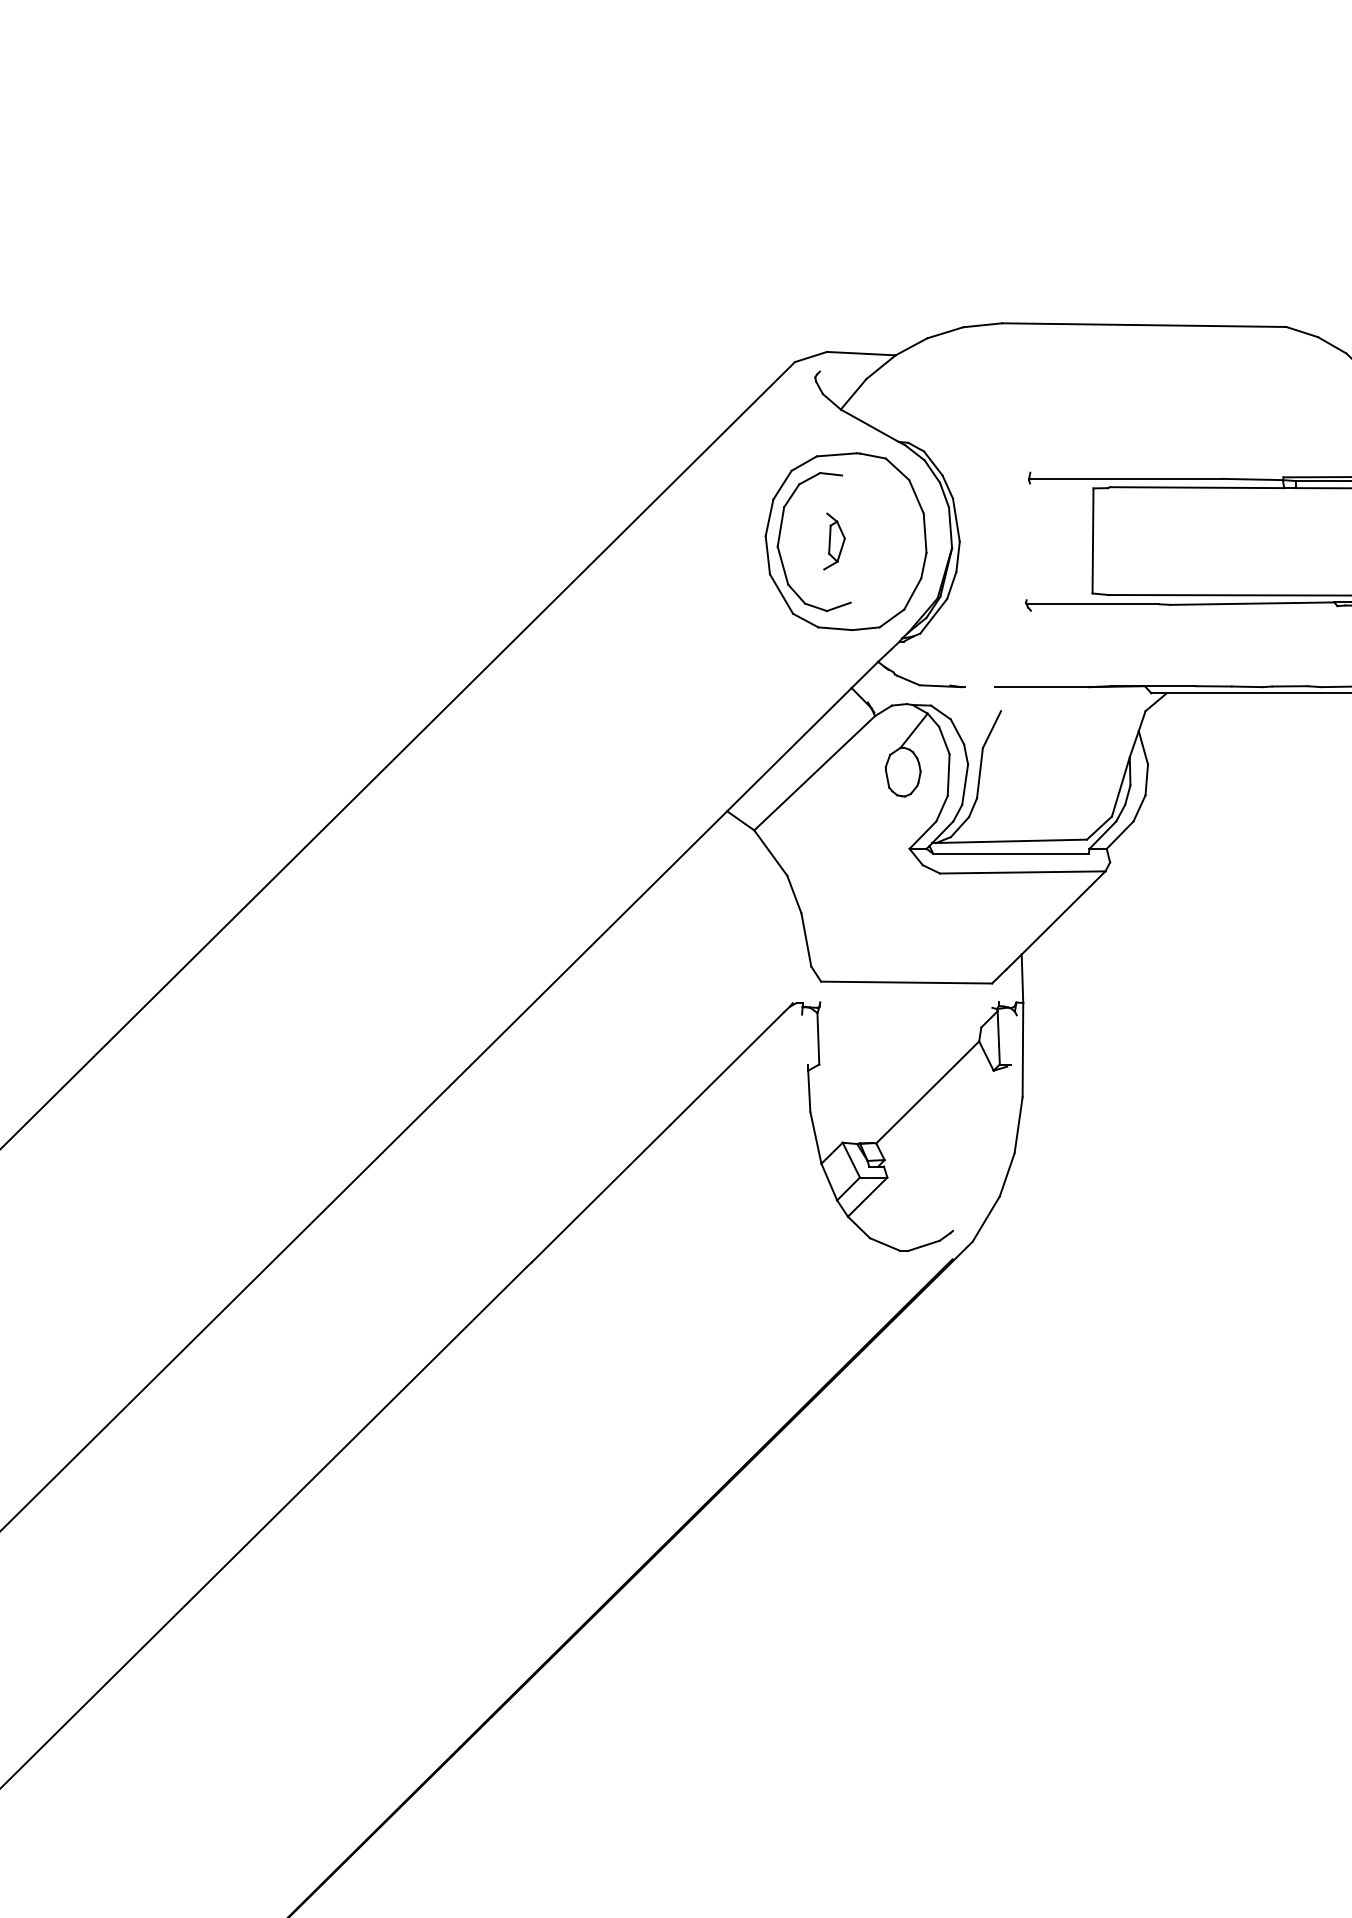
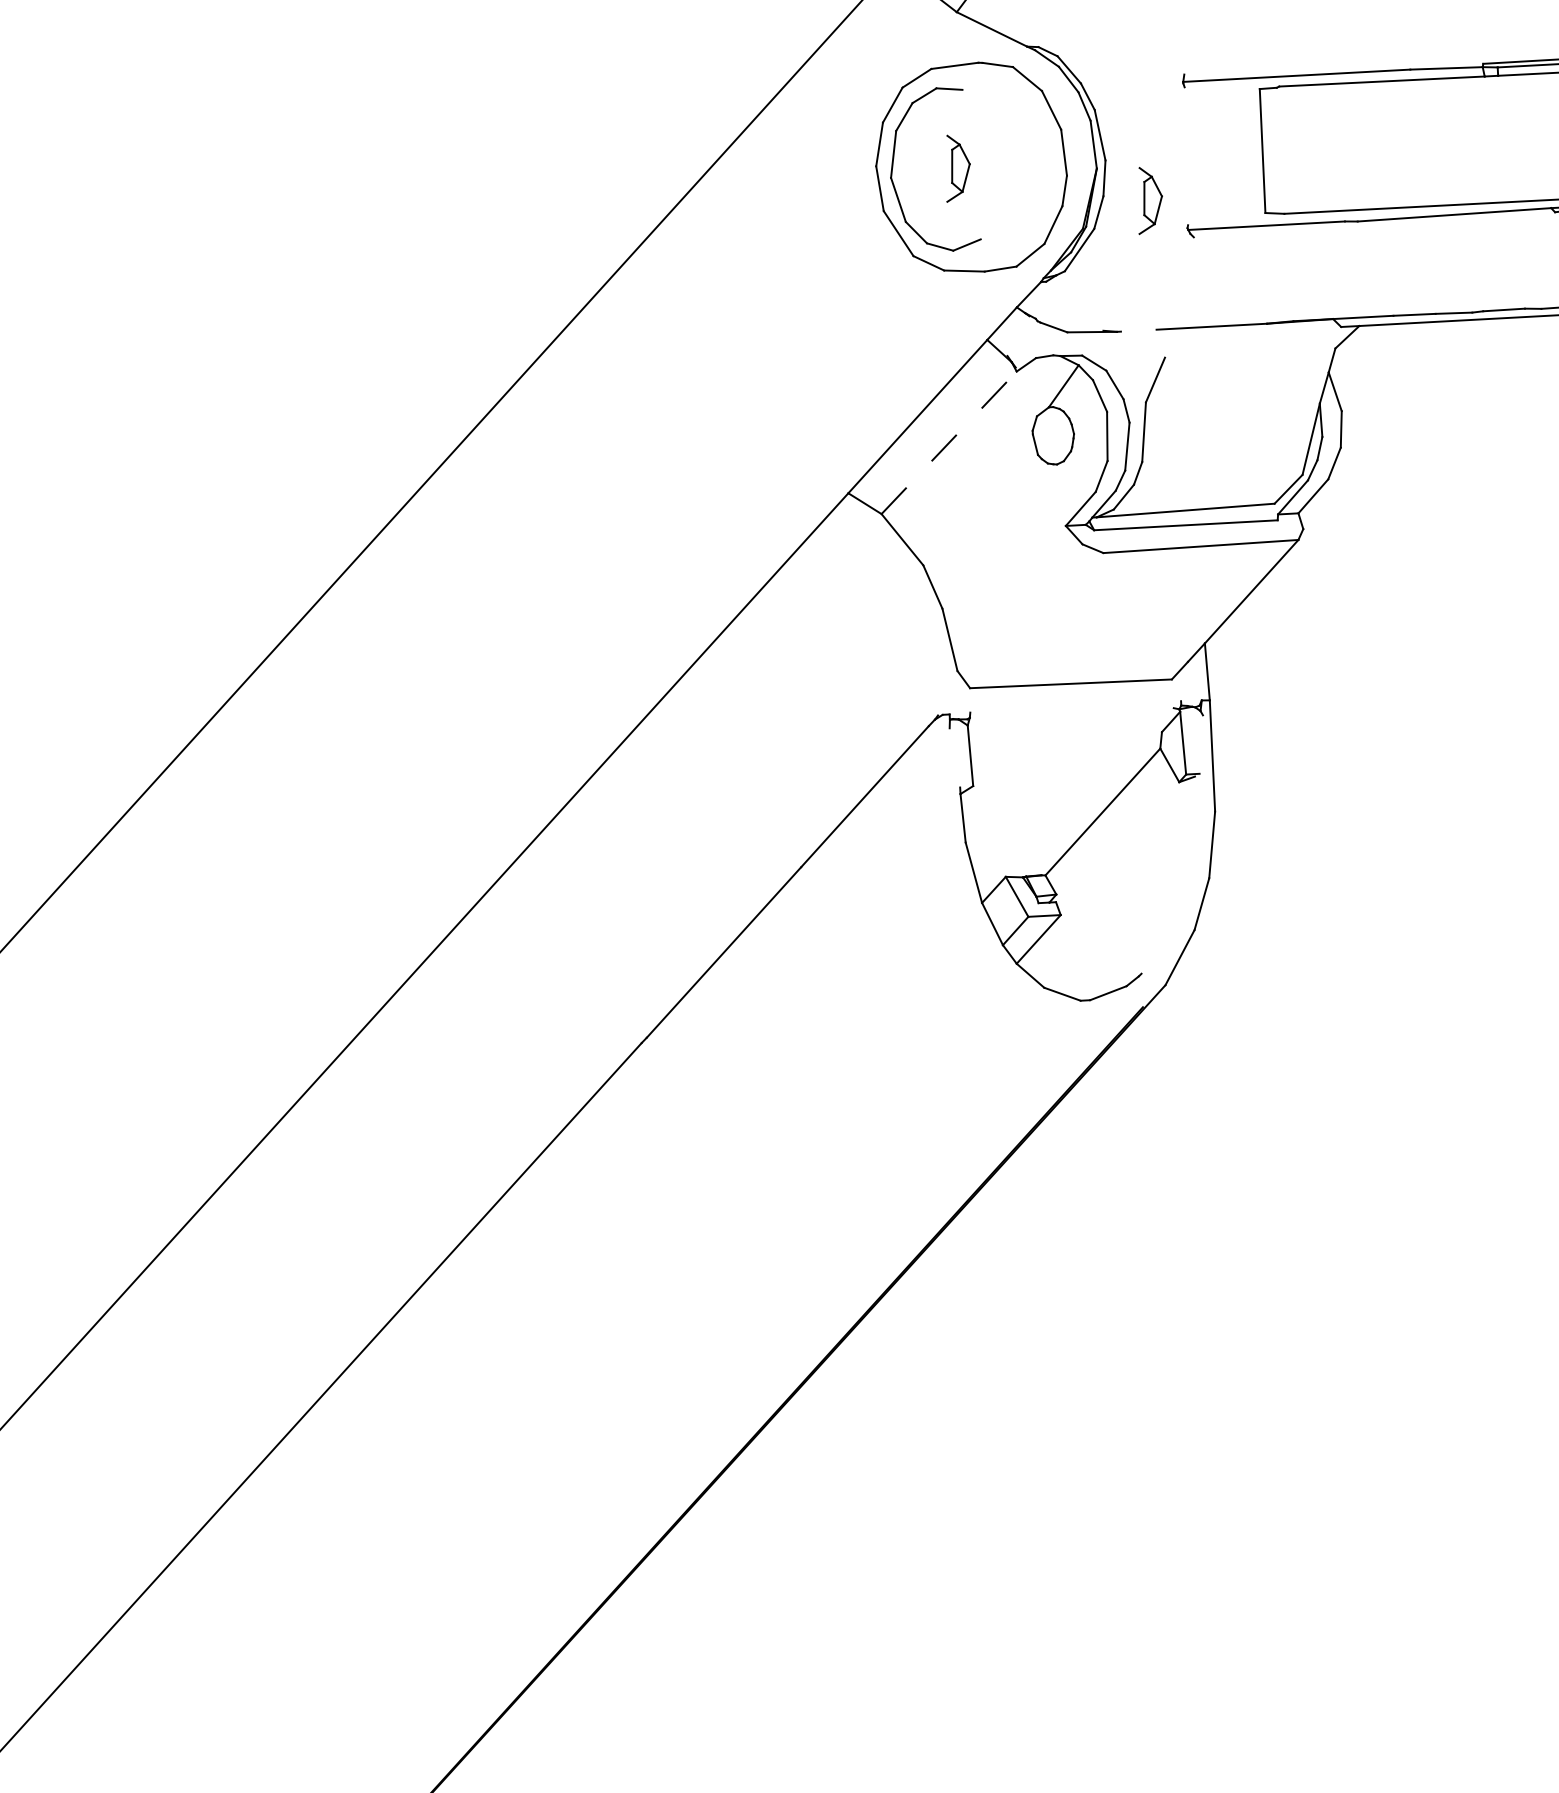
part: (995, 577) -> (1149, 200), added
line: (815, 772) -> (950, 441), solid -> dashed

